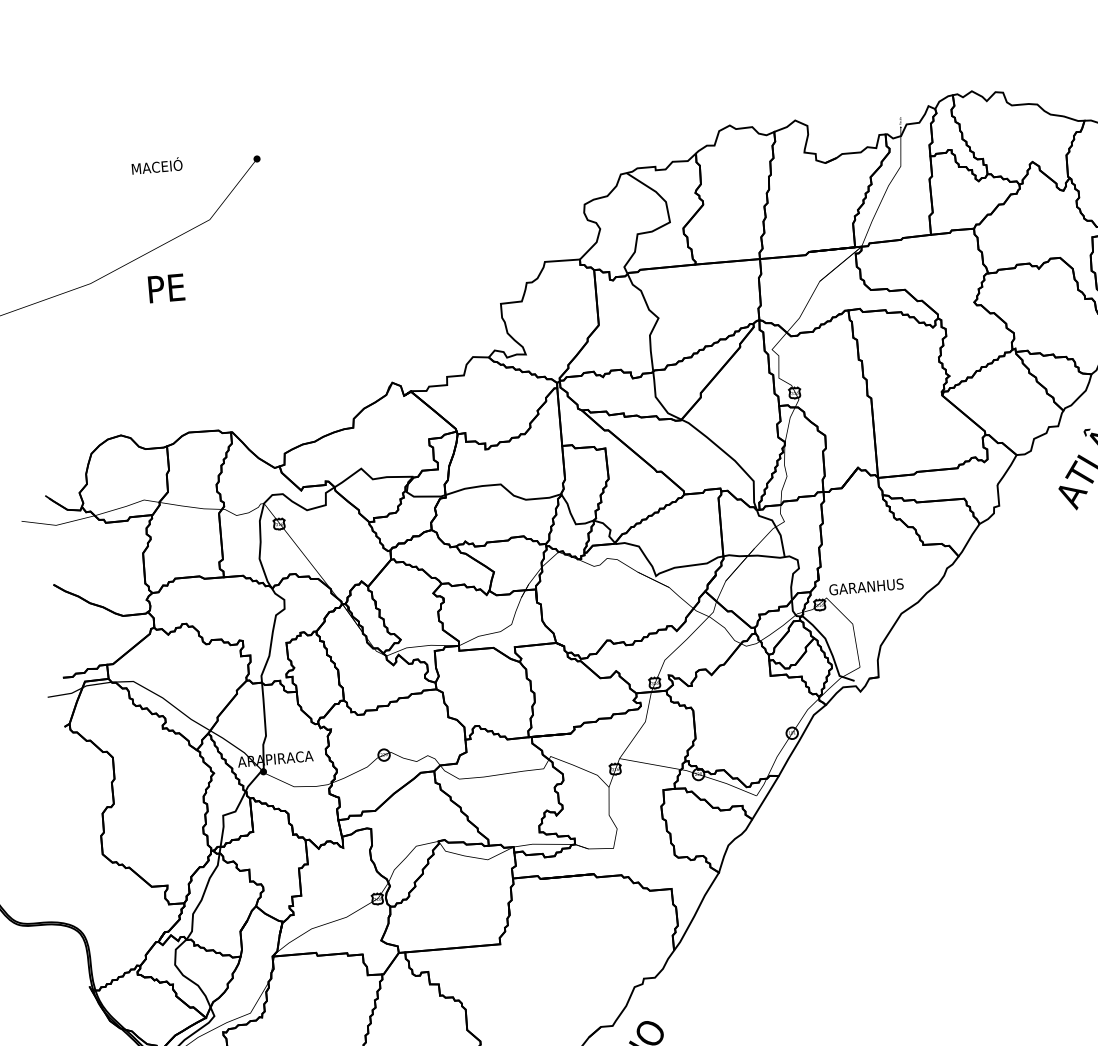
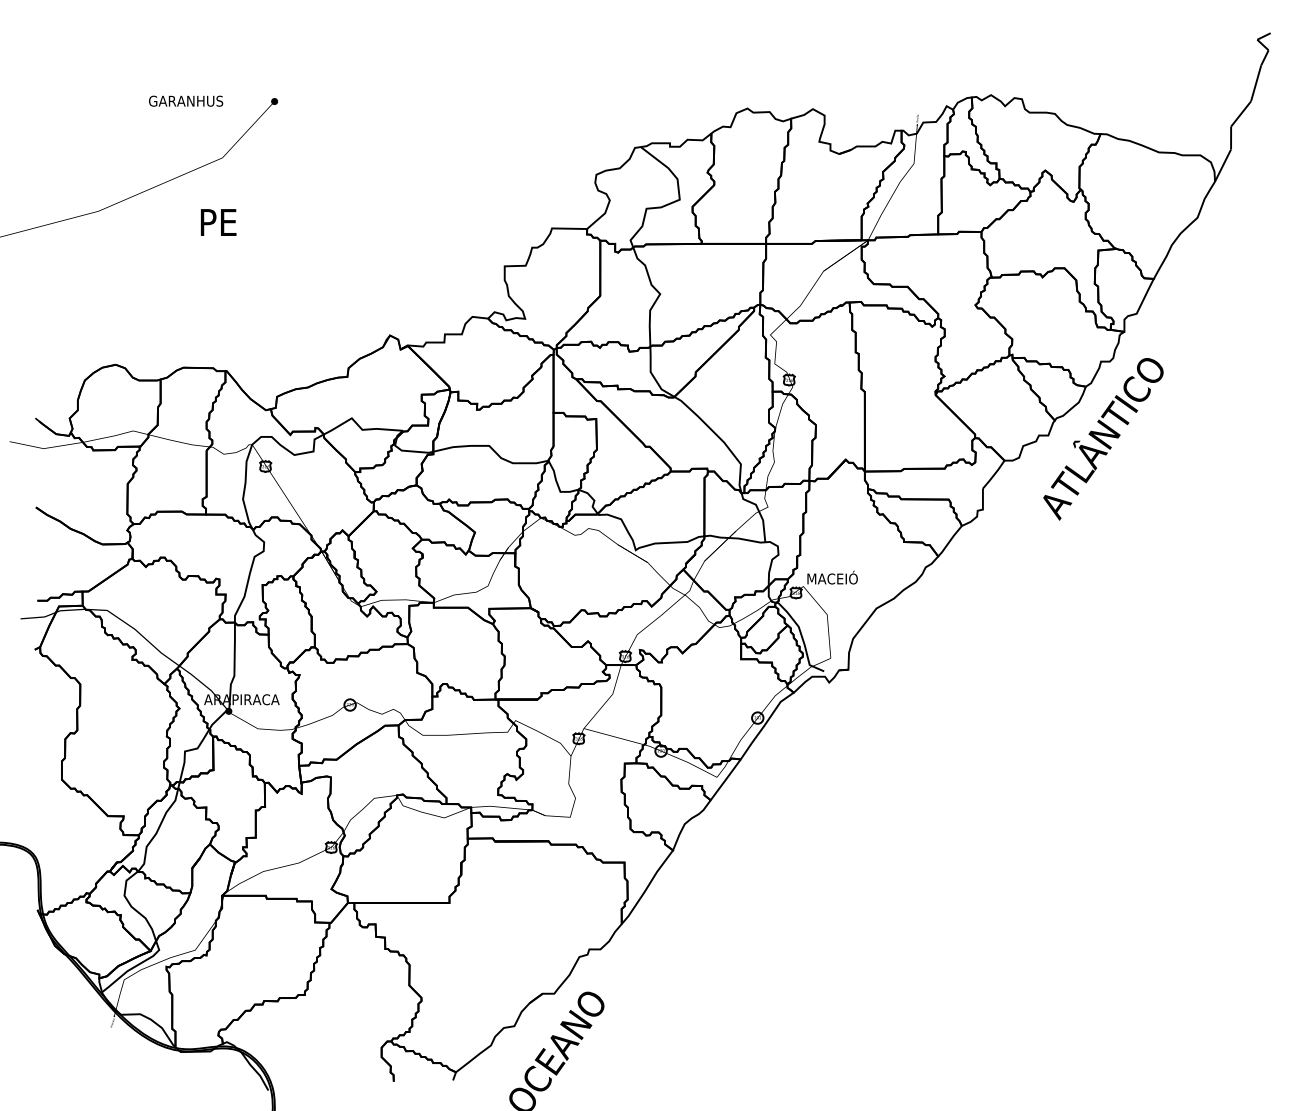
text: (168, 164) -> (186, 99), MACEIÓ -> GARANHUS
text: (166, 288) -> (218, 222), moved
text: (865, 585) -> (843, 577), GARANHUS -> MACEIÓ

